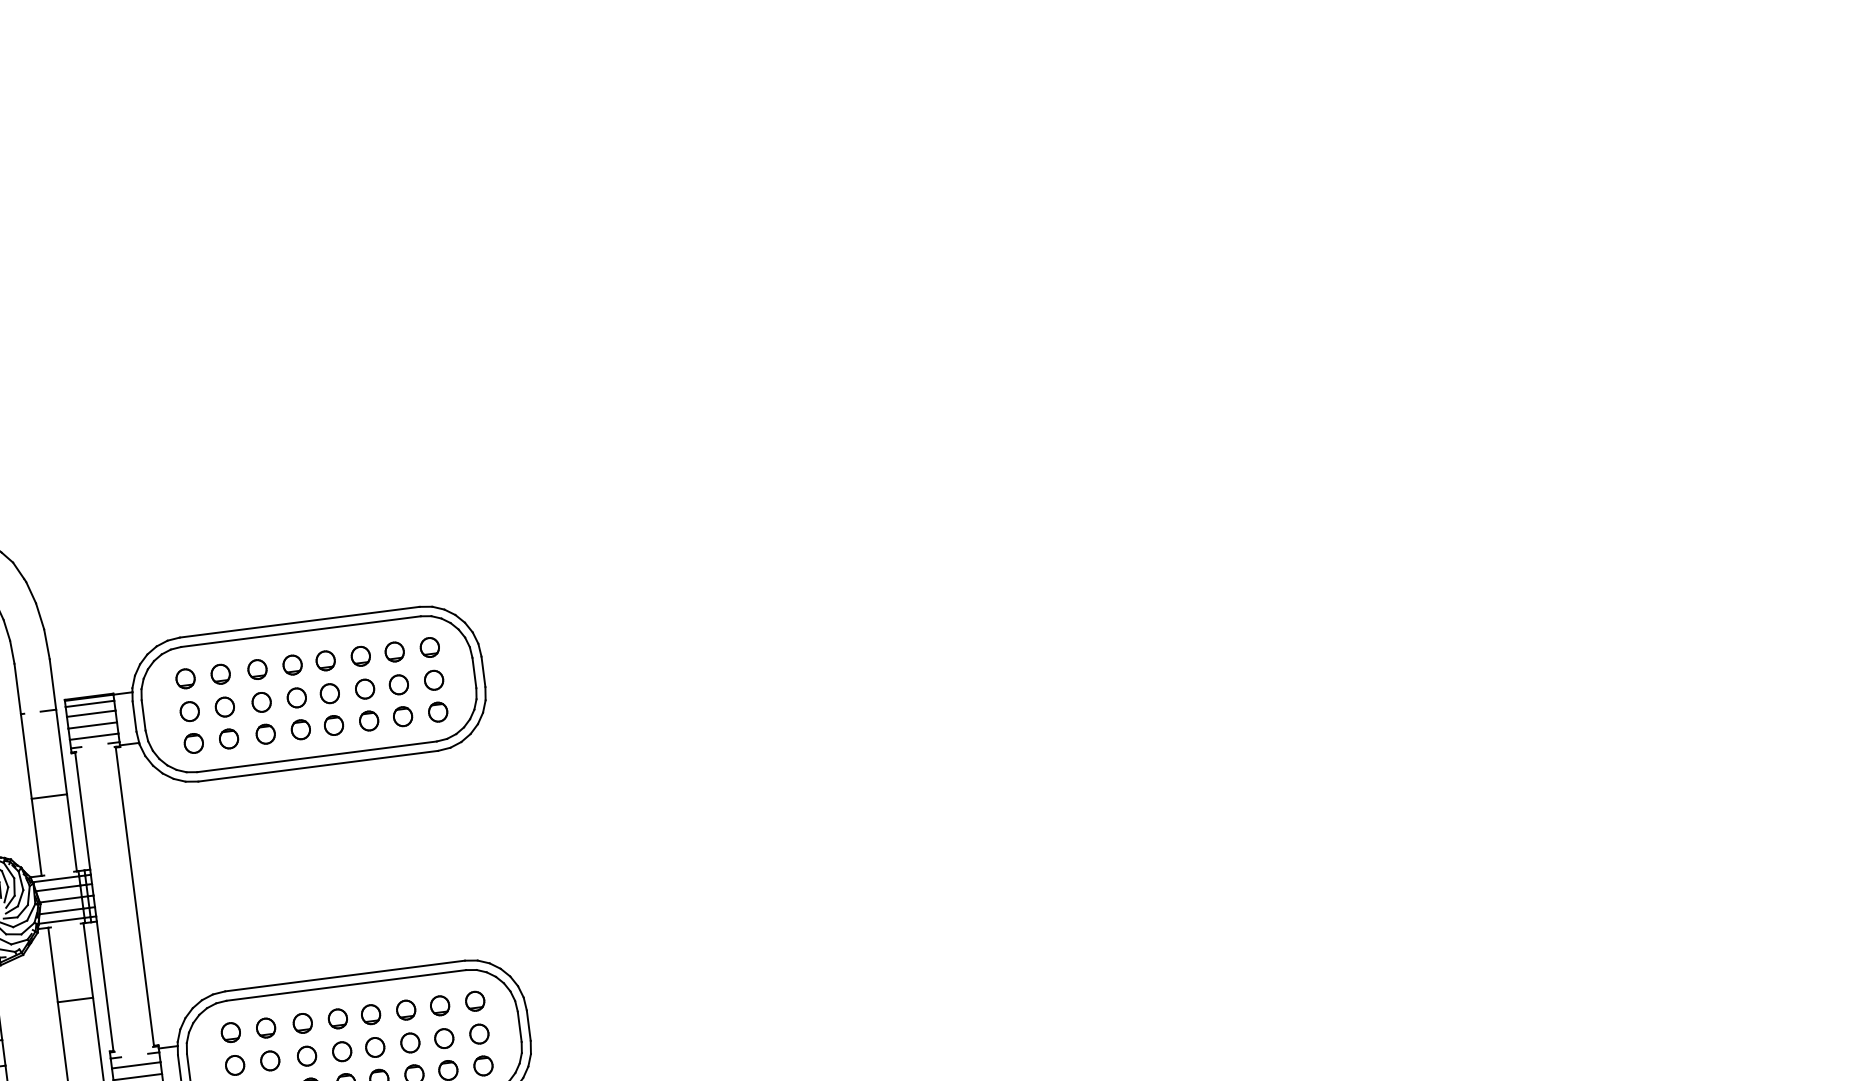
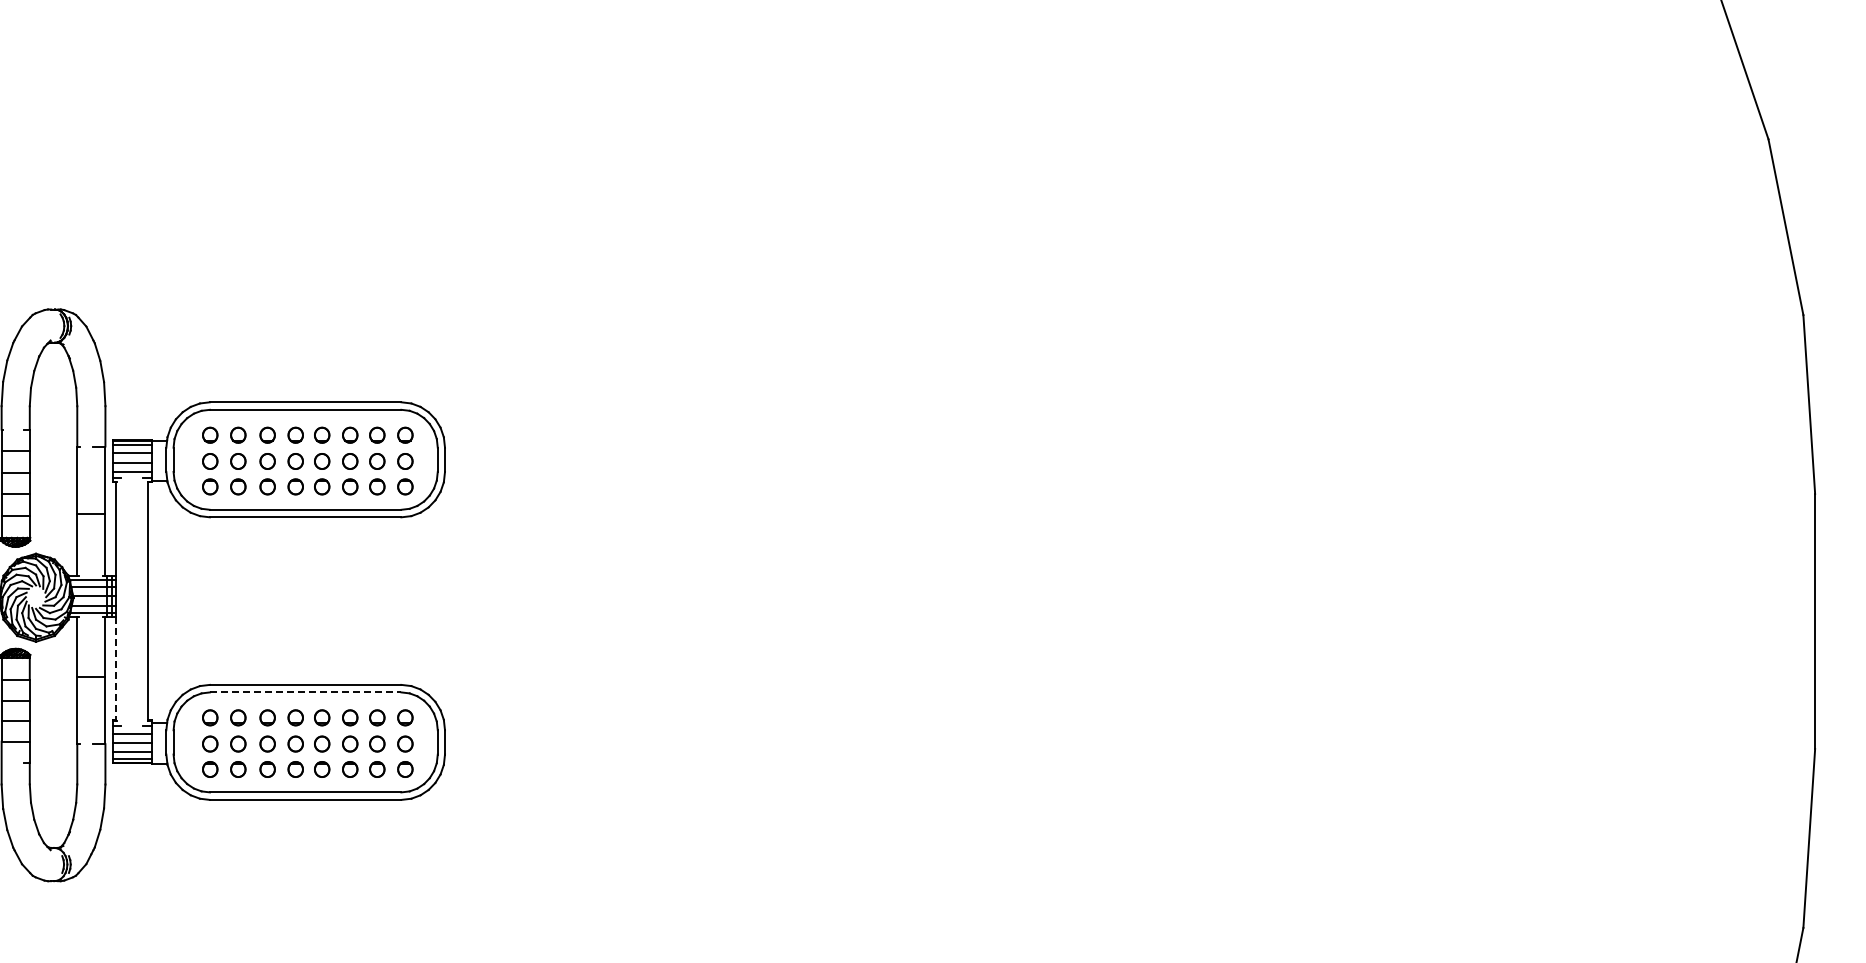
line: (105, 985) -> (116, 668), solid -> dashed
line: (346, 985) -> (305, 692), solid -> dashed

